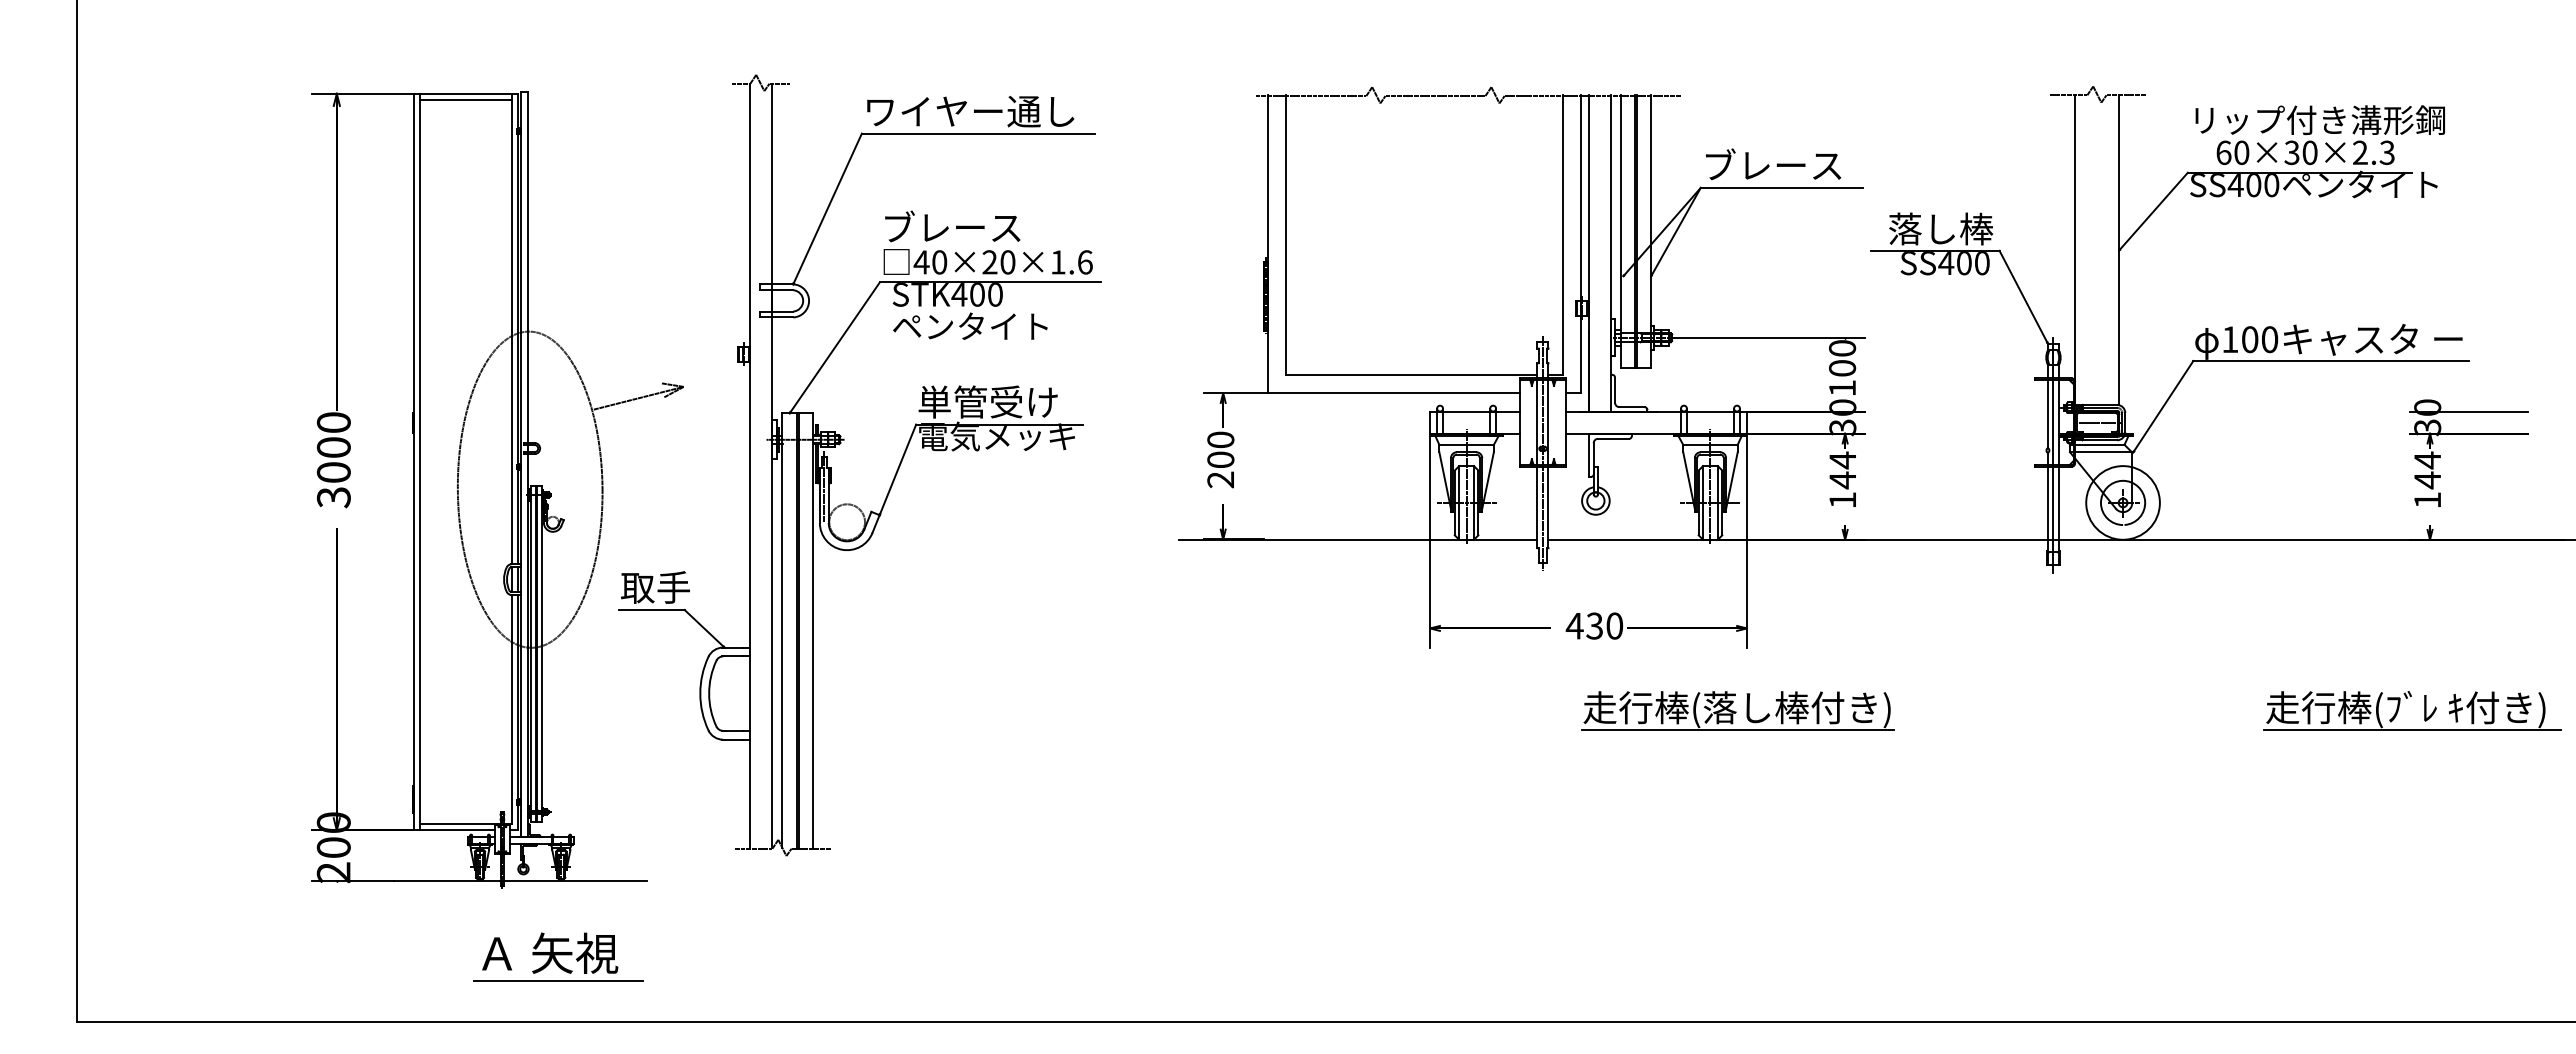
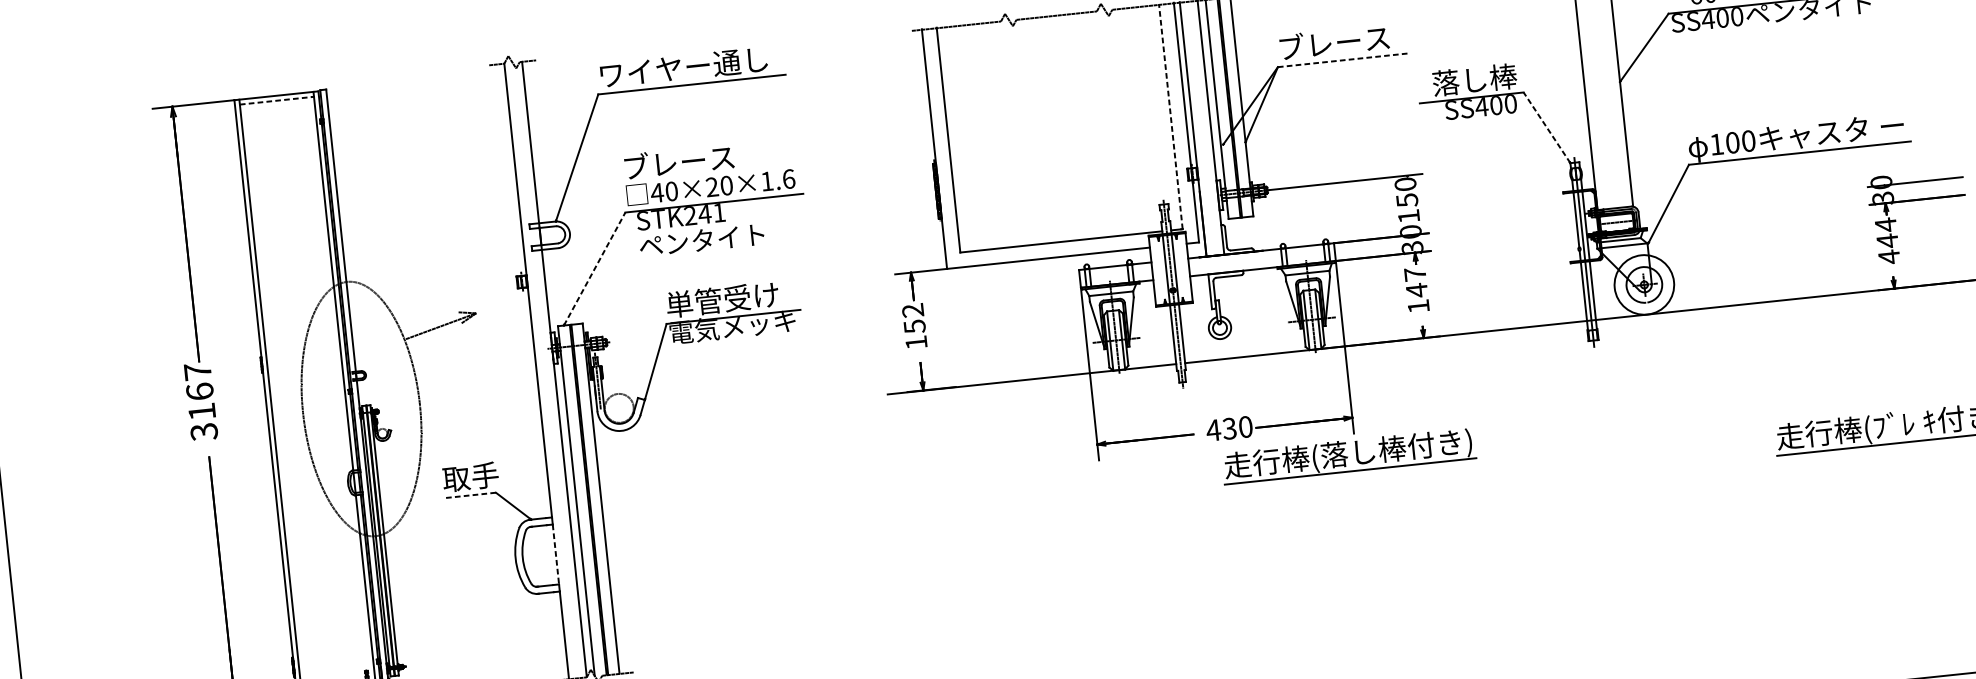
line: (465, 99) -> (276, 100), solid -> dashed
line: (1782, 187) -> (1343, 59), solid -> dashed
line: (1562, 235) -> (1170, 117), solid -> dashed
text: (976, 294) -> (704, 214), STK400 -> STK241
line: (2023, 296) -> (1546, 127), solid -> dashed
line: (834, 347) -> (594, 268), solid -> dashed
text: (1842, 368) -> (1407, 200), 100 -> 150
text: (333, 447) -> (199, 391), 3000 -> 3167
text: (1220, 459) -> (914, 326), 200 -> 152
text: (1842, 460) -> (1415, 274), 144 -> 147
text: (2427, 500) -> (1889, 257), 144 -> 444
line: (651, 609) -> (469, 495), solid -> dashed
line: (750, 694) -> (556, 555), solid -> dashed
part: (1737, 710) -> (1348, 455), moved

